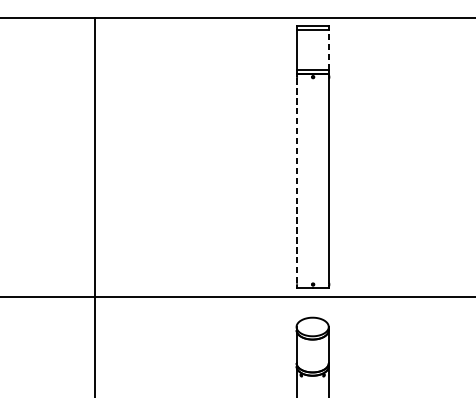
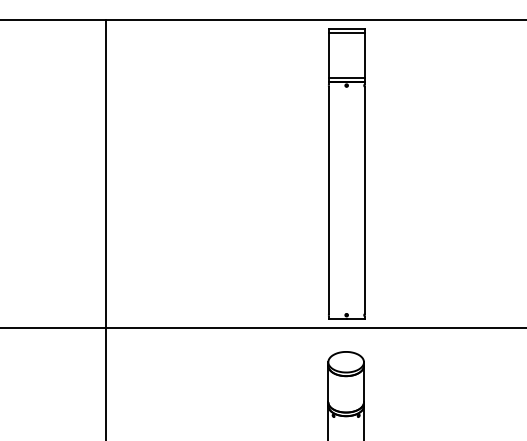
line: (329, 49) -> (364, 55), dashed -> solid
line: (296, 180) -> (328, 200), dashed -> solid

